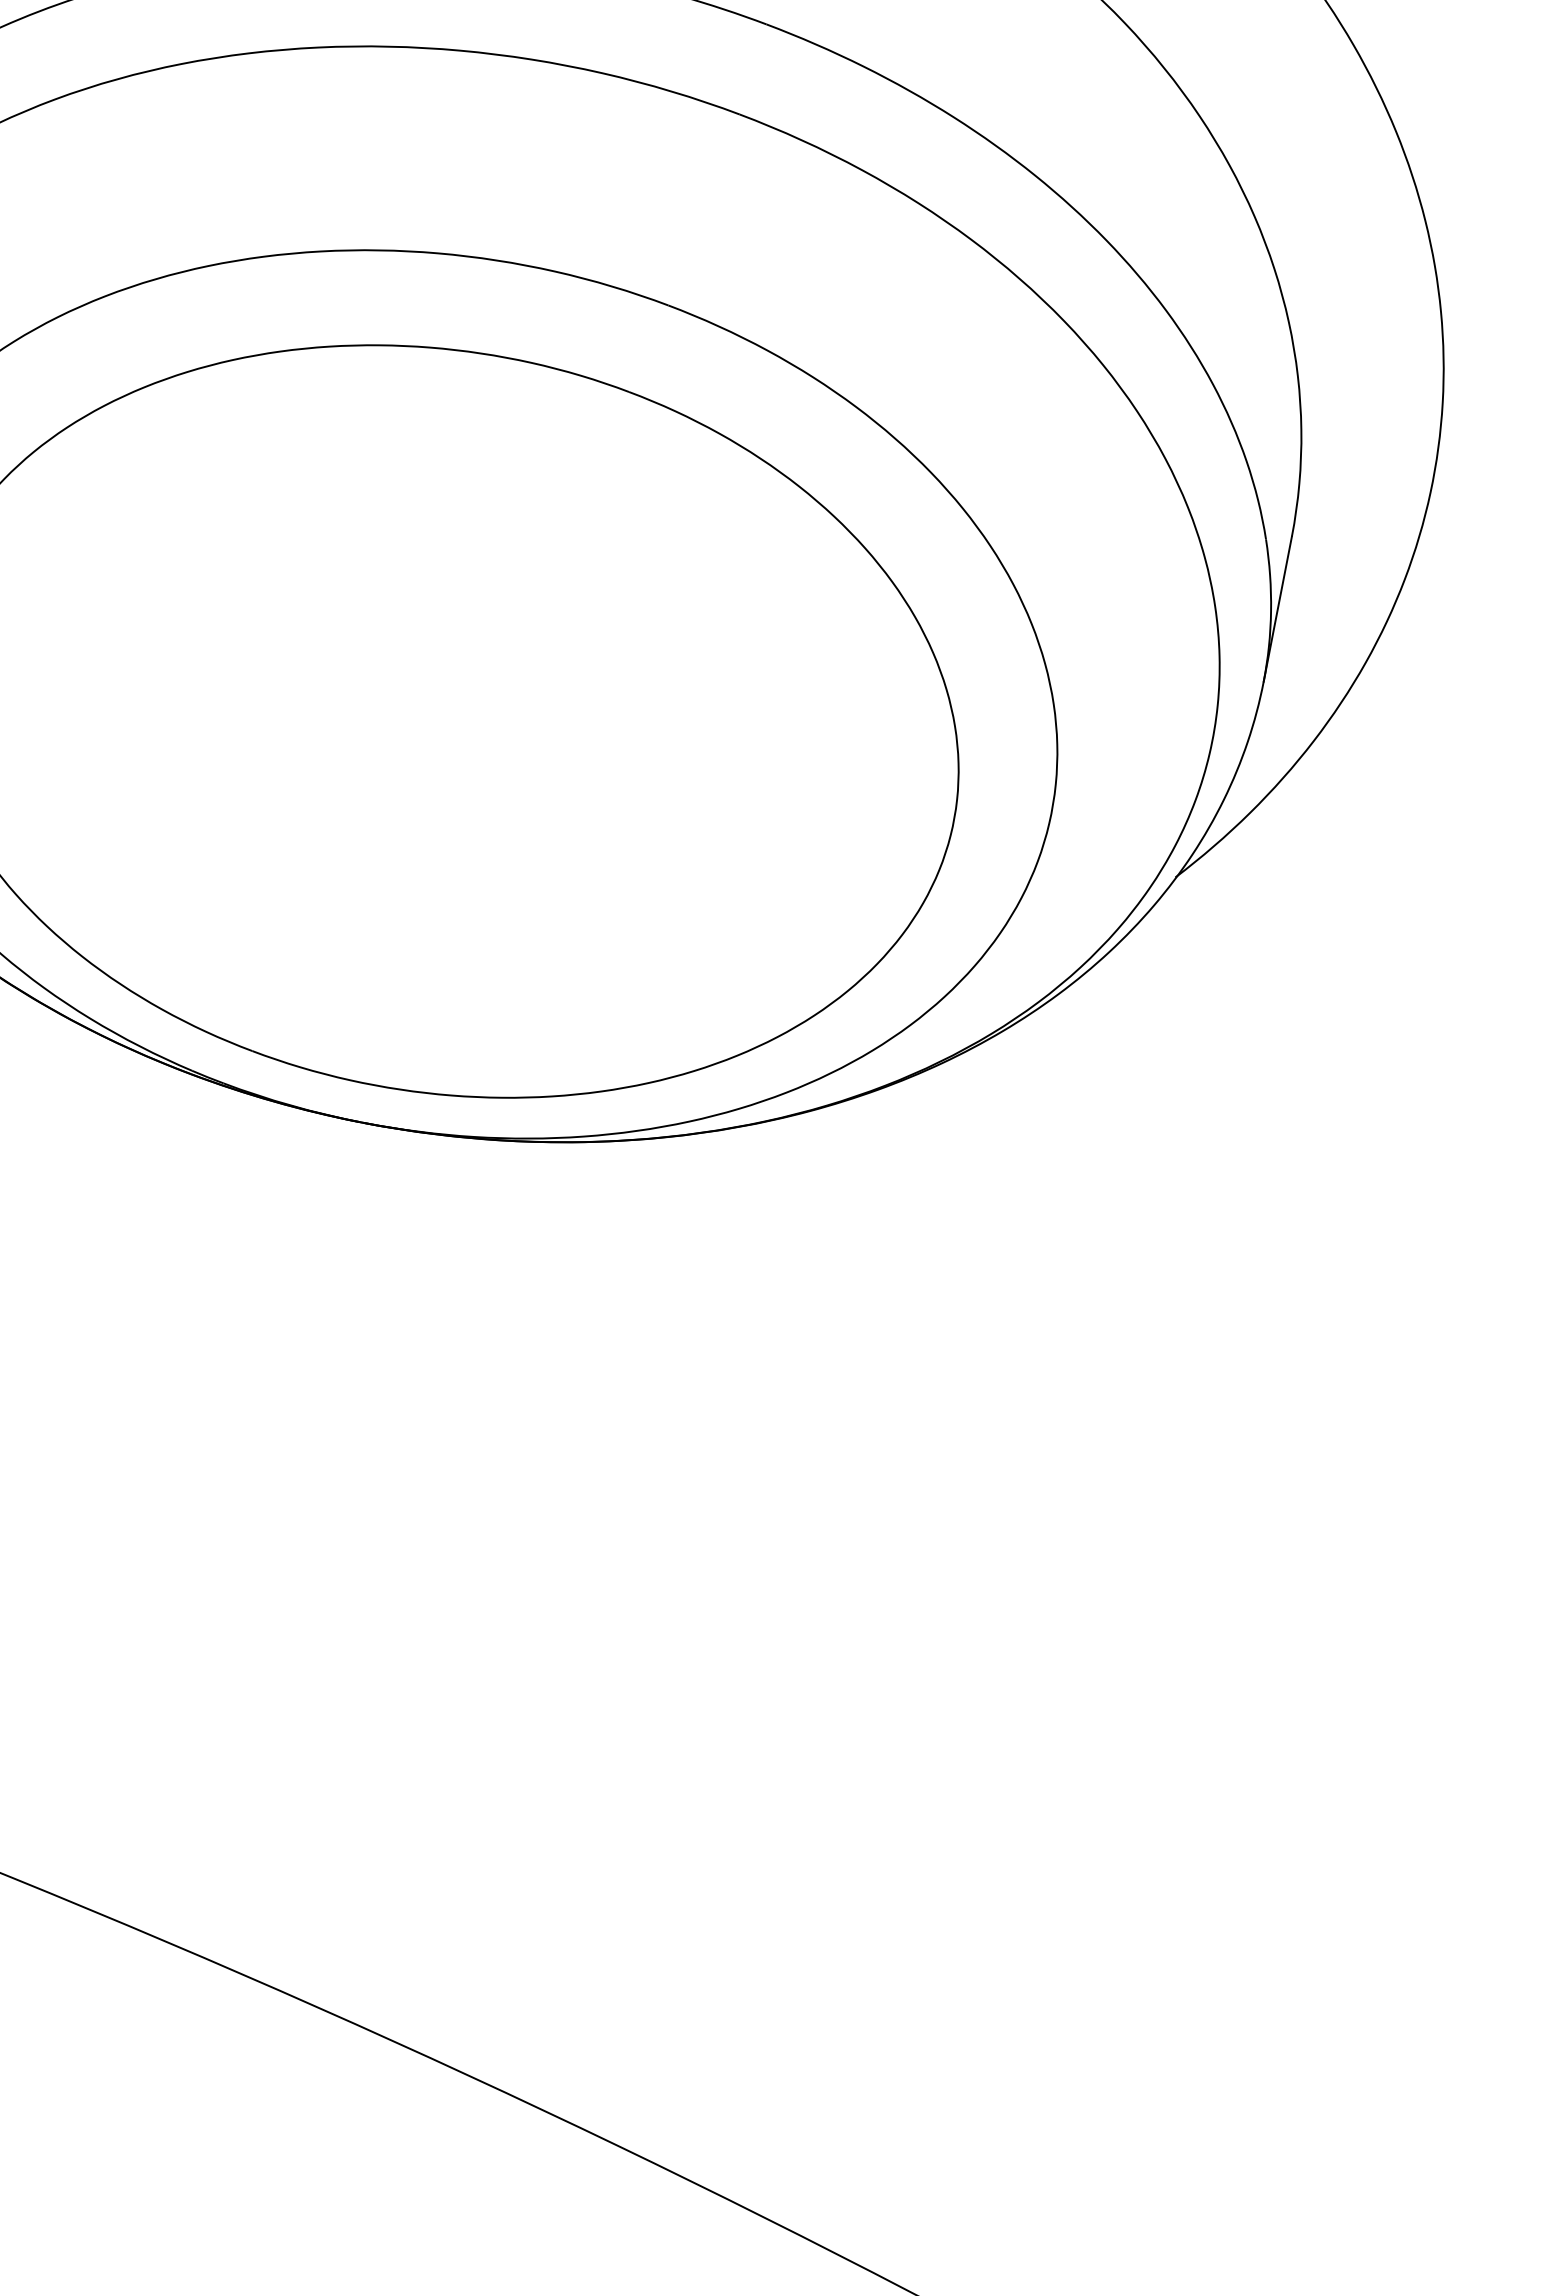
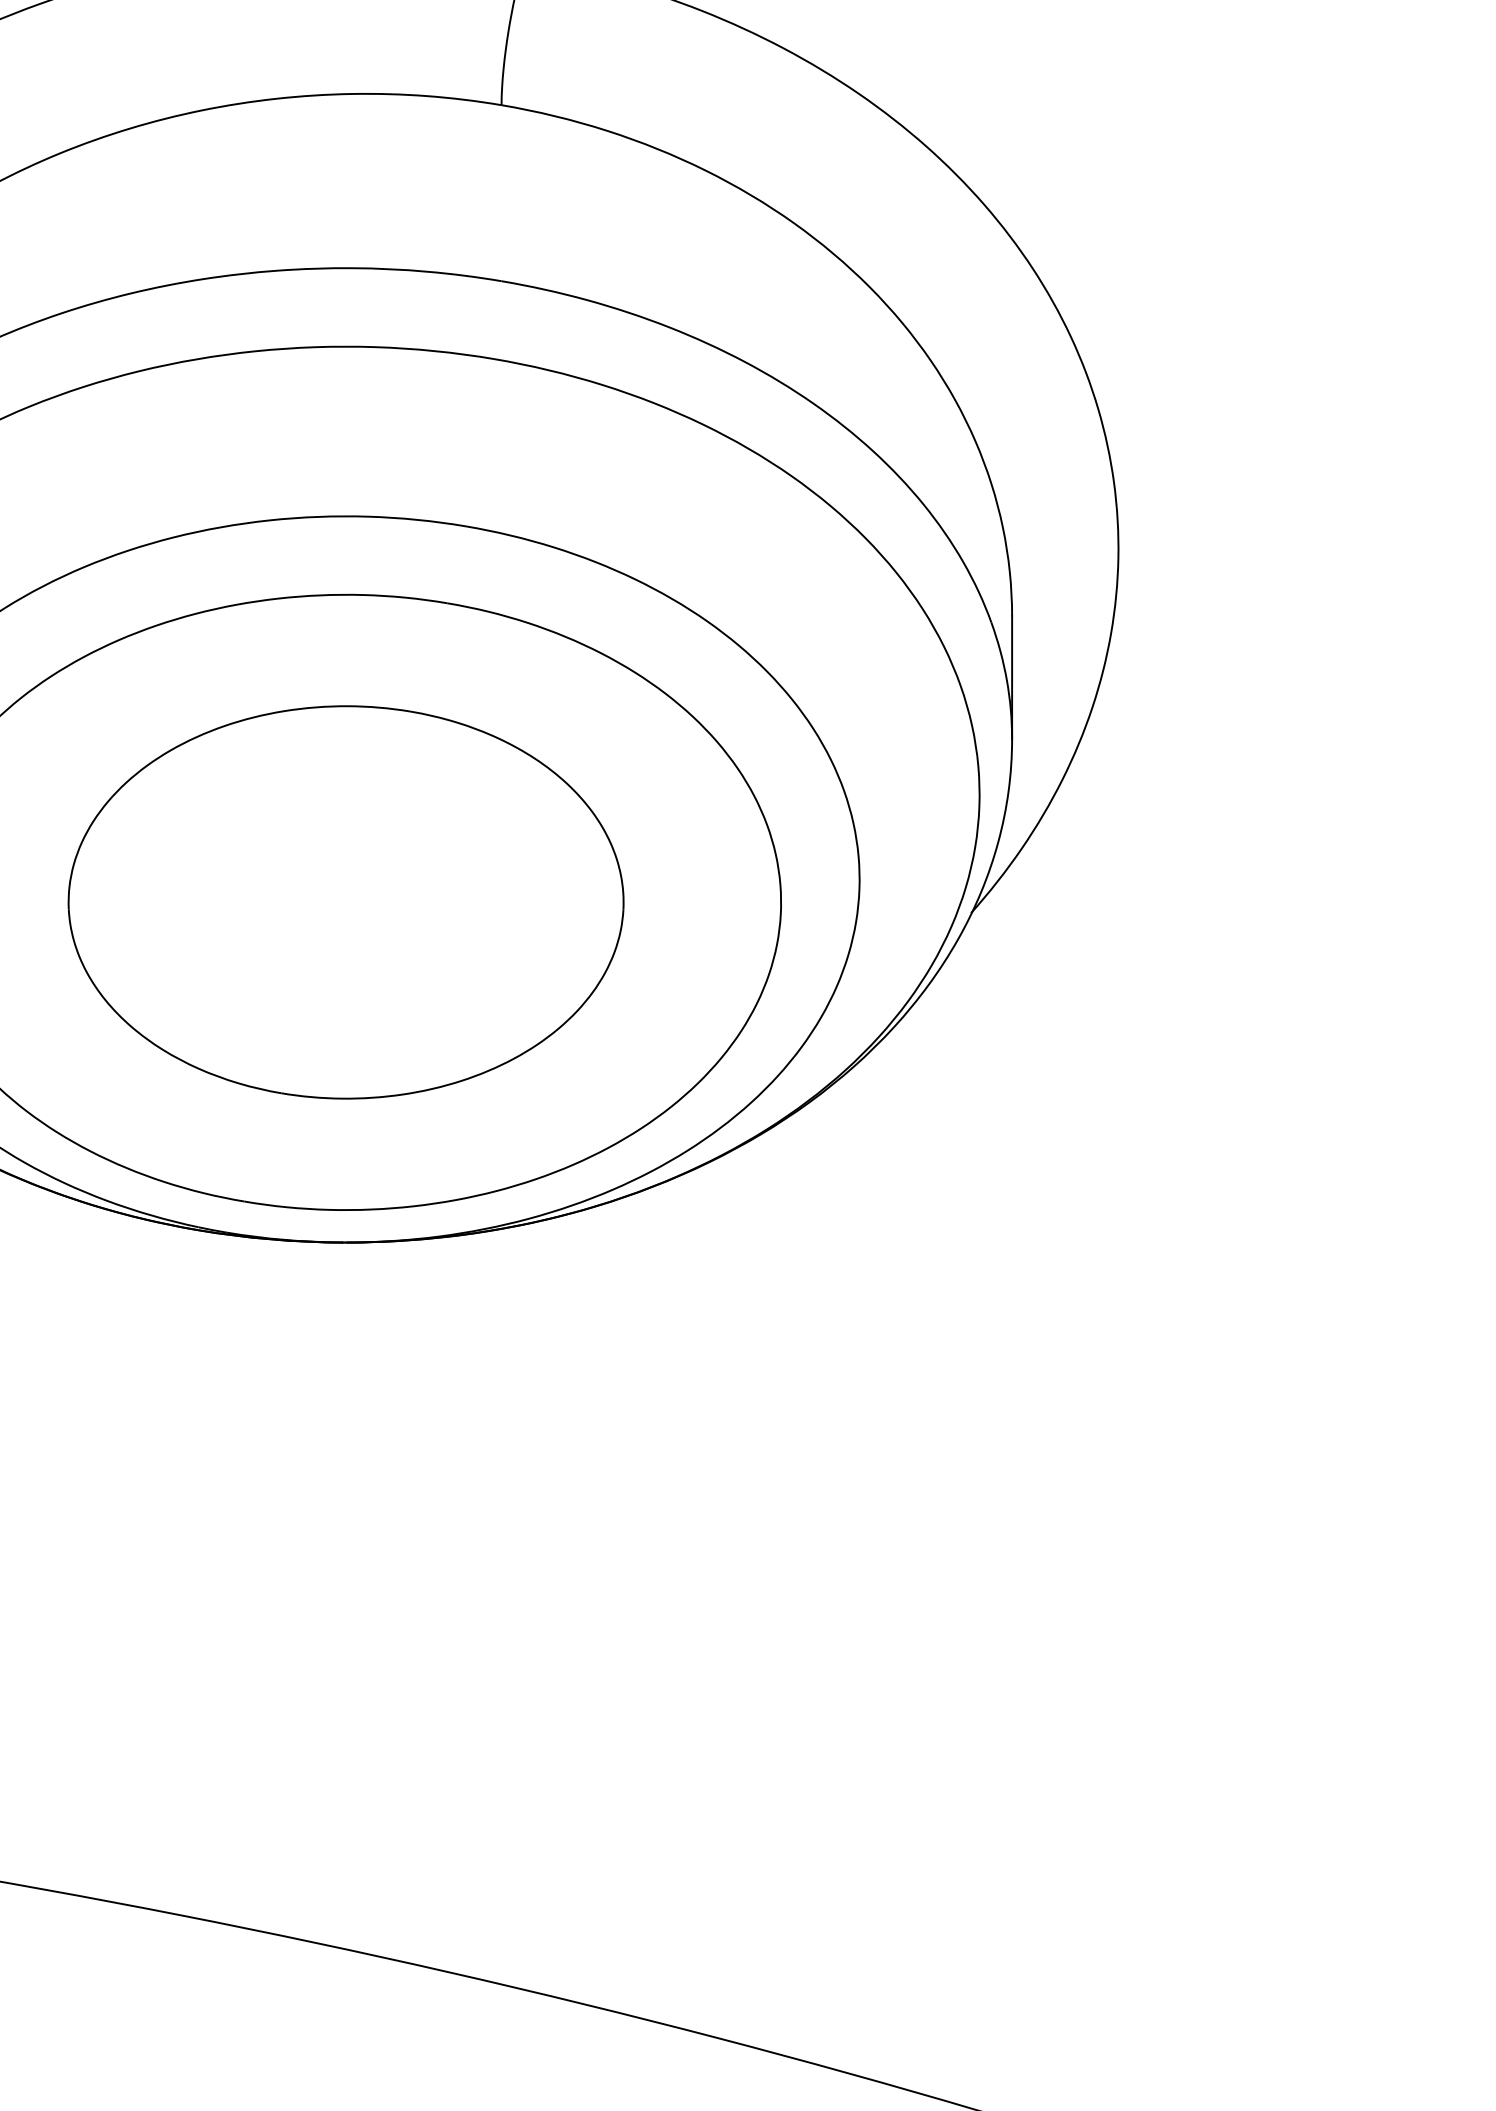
part: (439, 721) -> (345, 902), added

